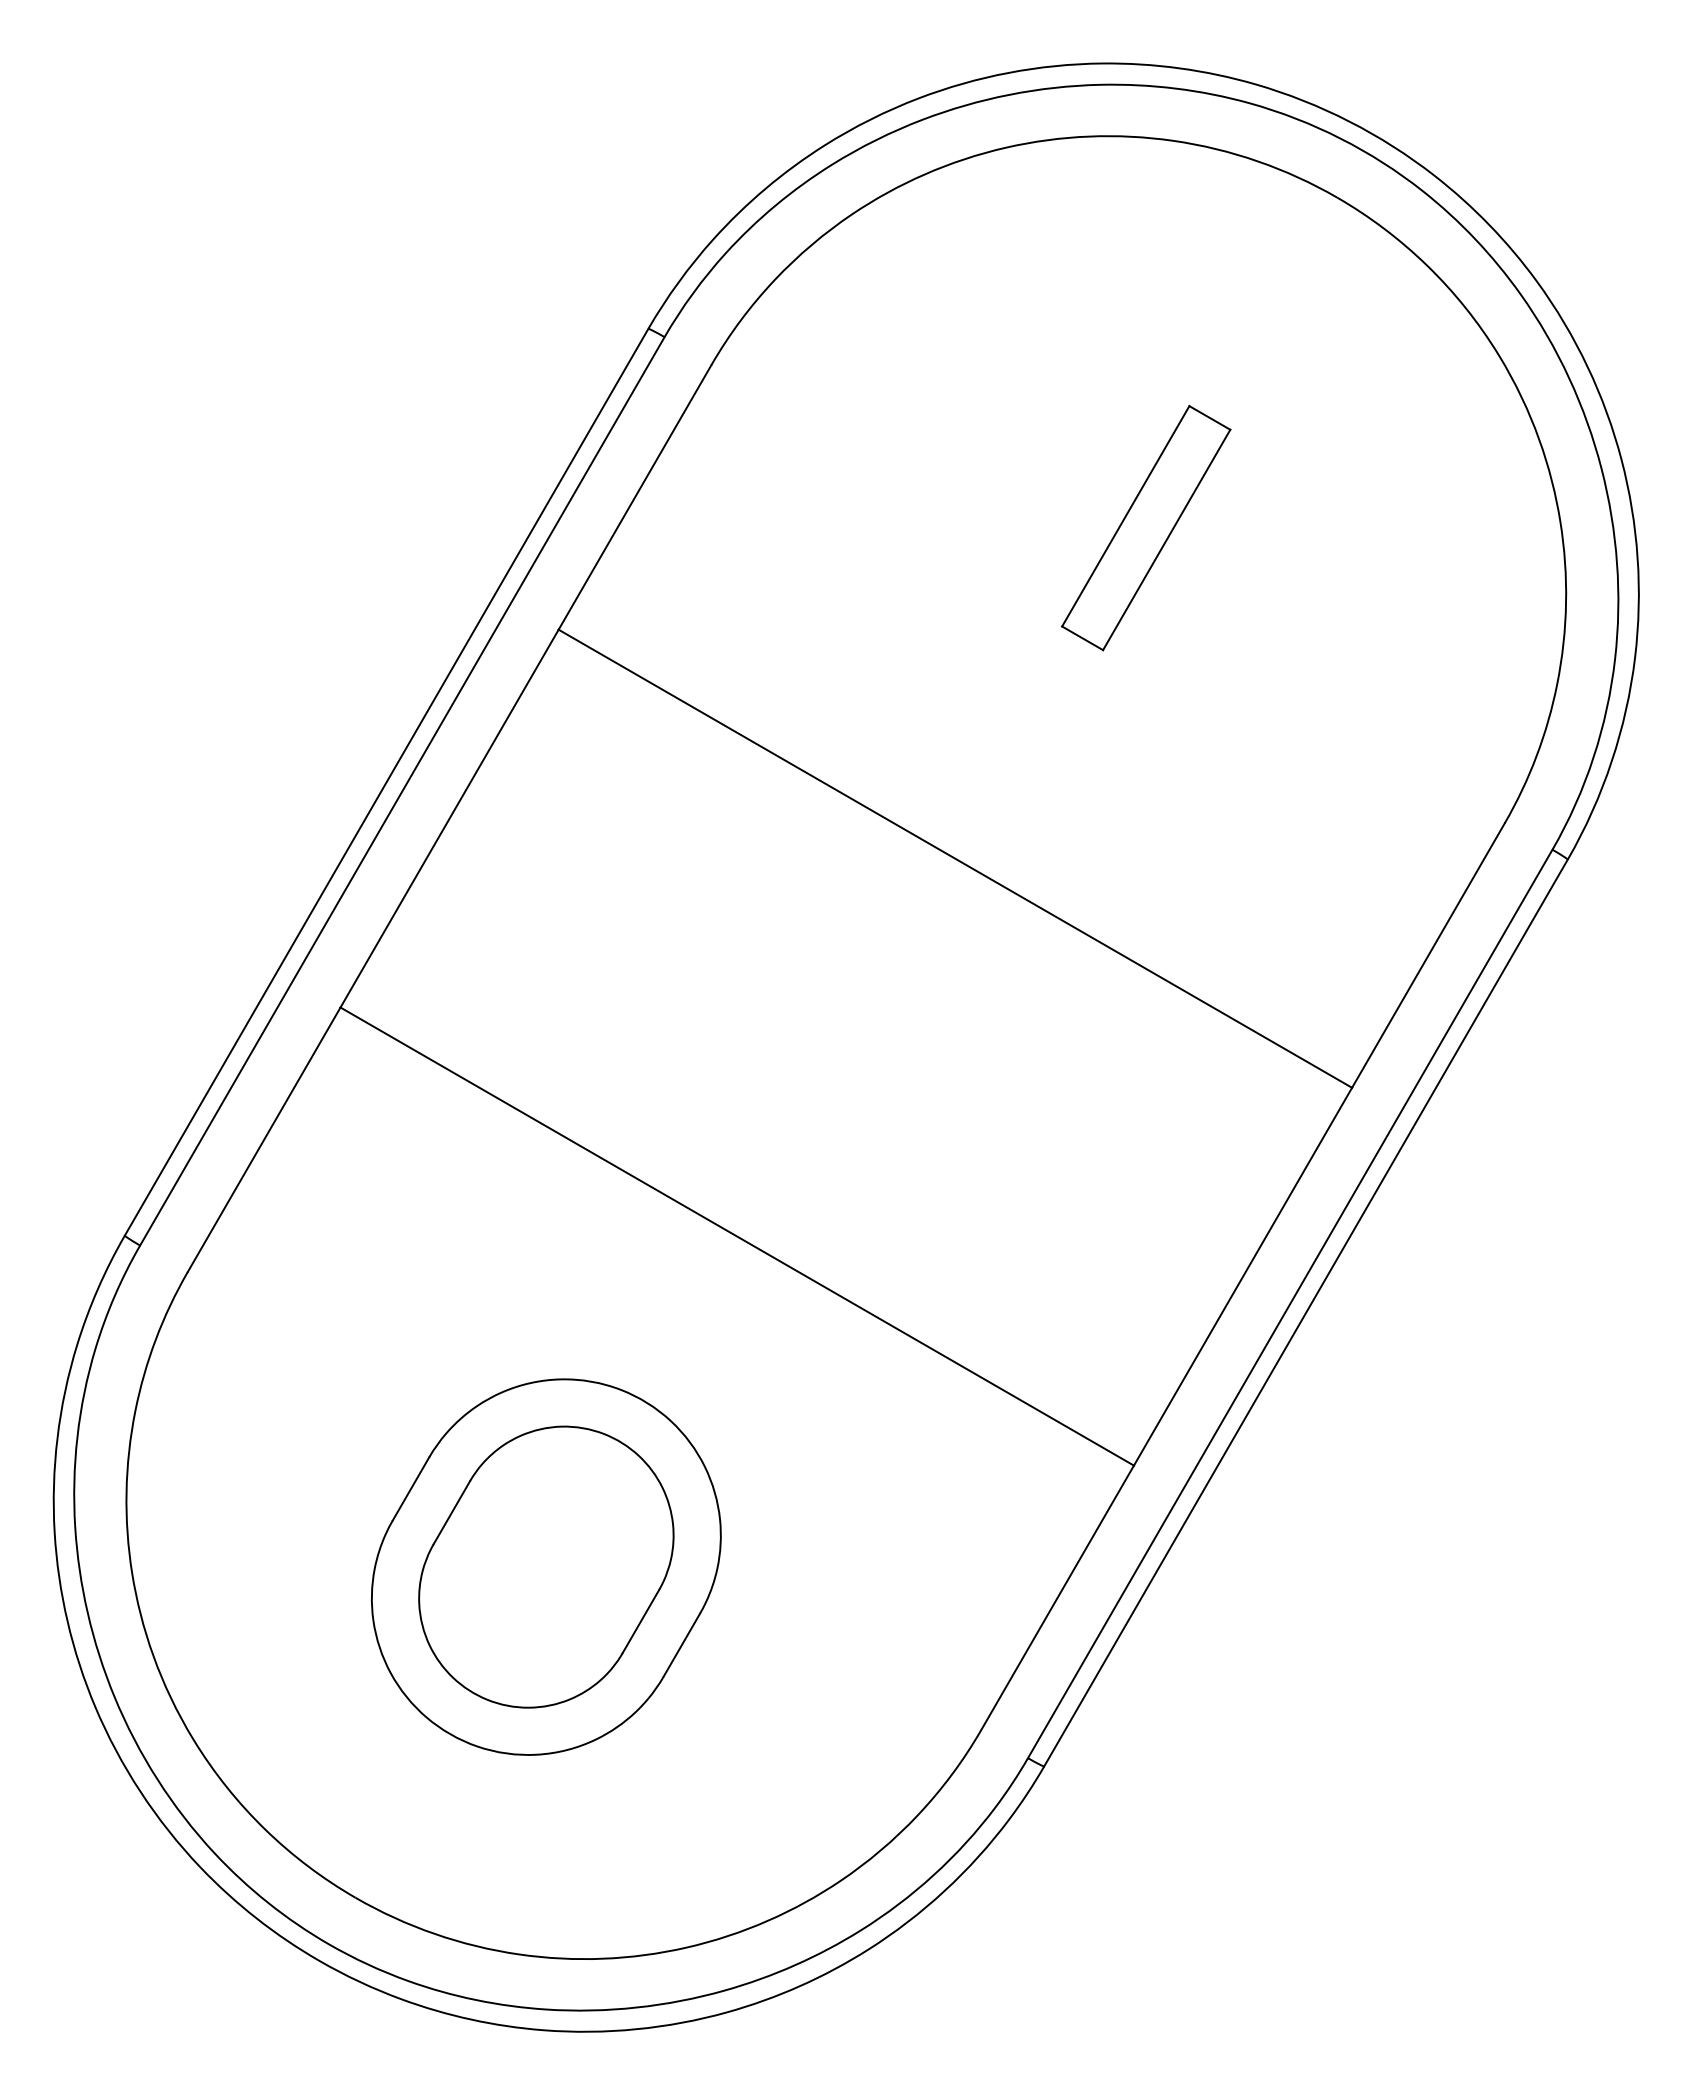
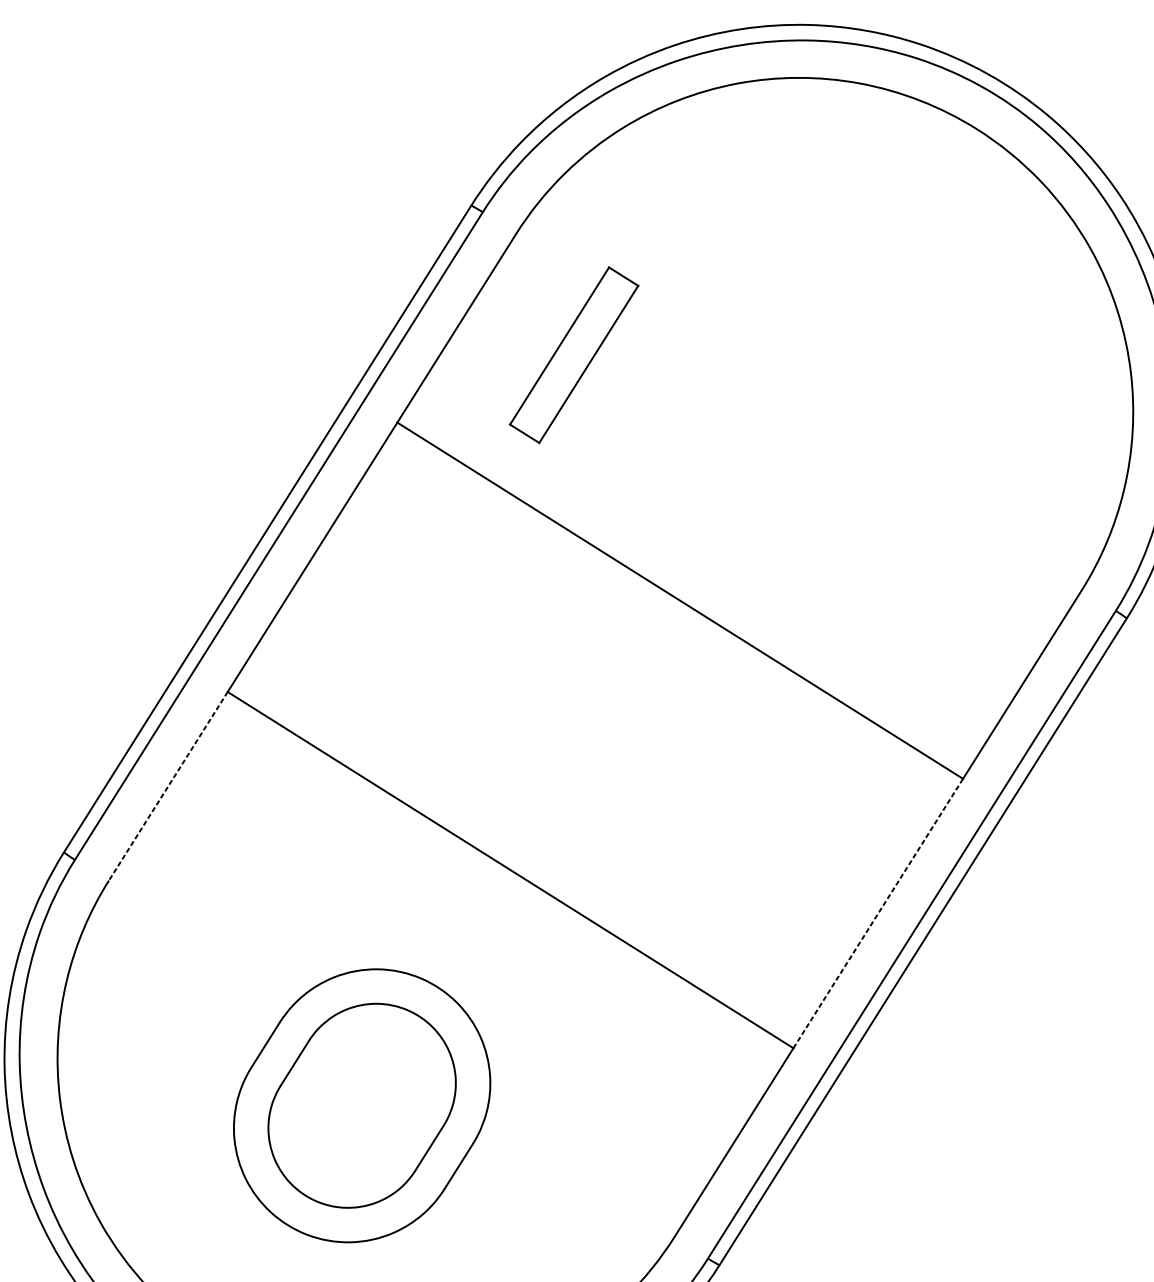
part: (1146, 528) -> (574, 355), moved
line: (264, 1139) -> (168, 786), solid -> dashed
line: (1243, 1276) -> (878, 913), solid -> dashed

